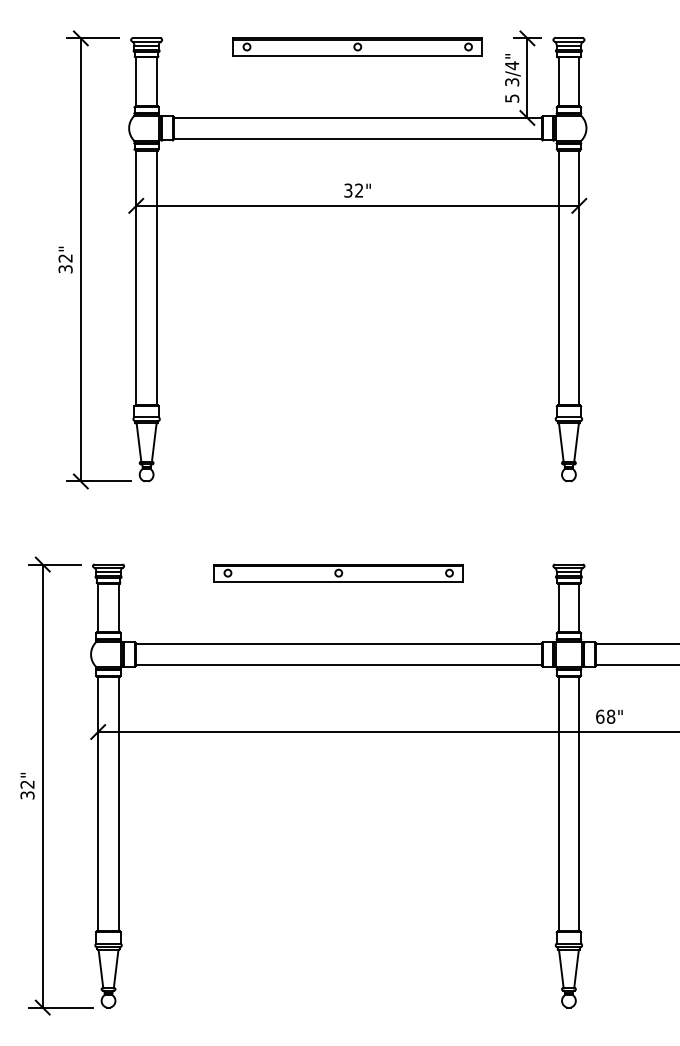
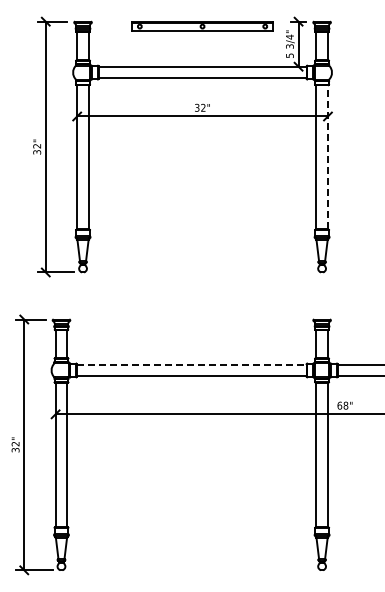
line: (578, 276) -> (327, 156), solid -> dashed
part: (338, 573) -> (191, 324), removed
line: (338, 644) -> (191, 364), solid -> dashed

